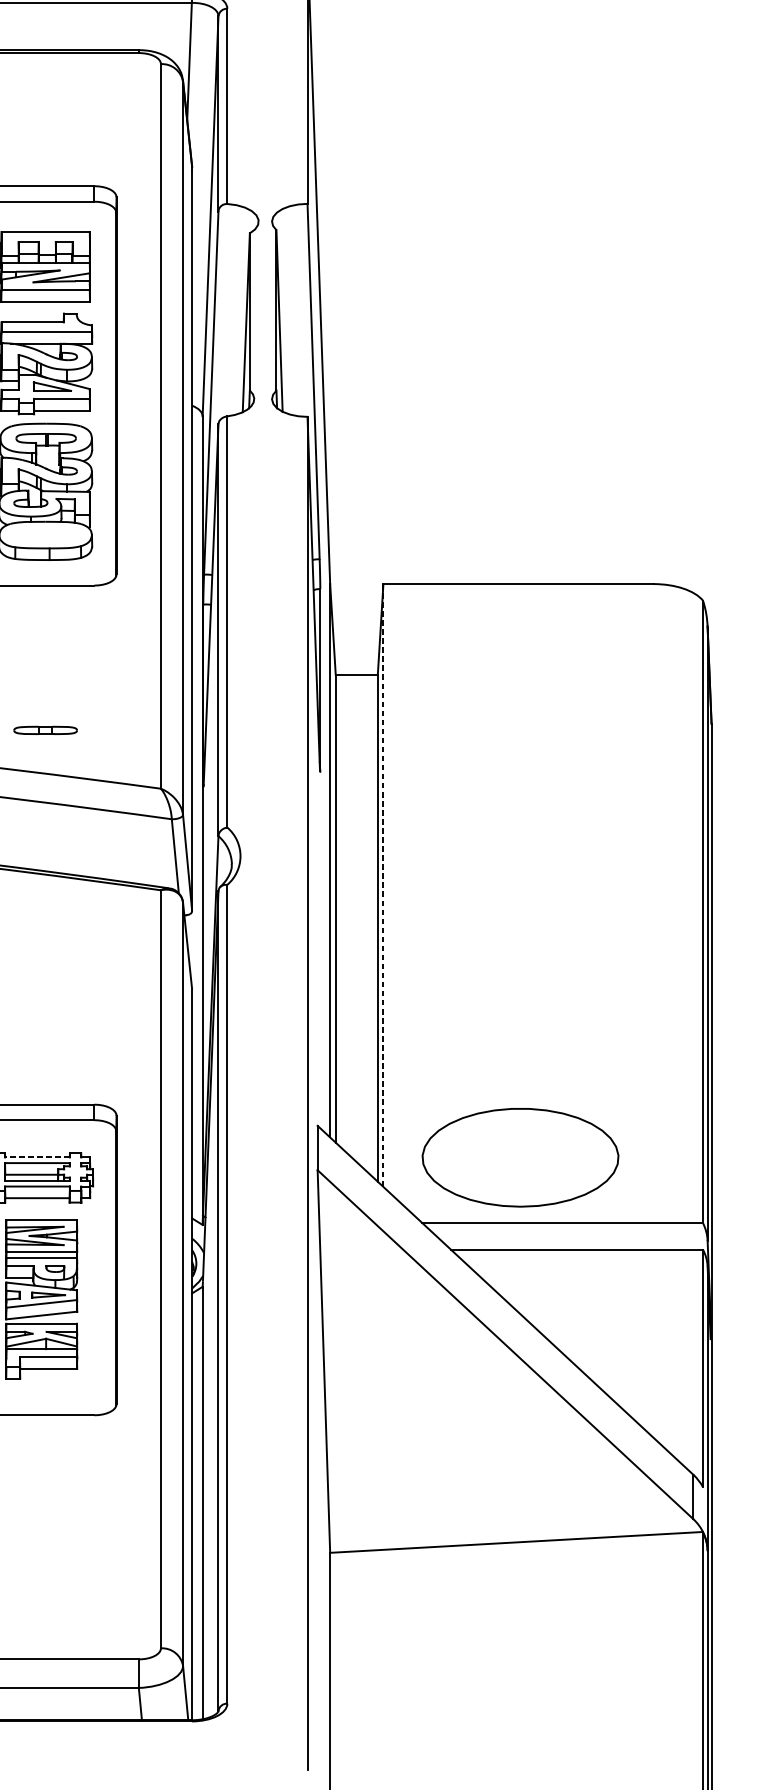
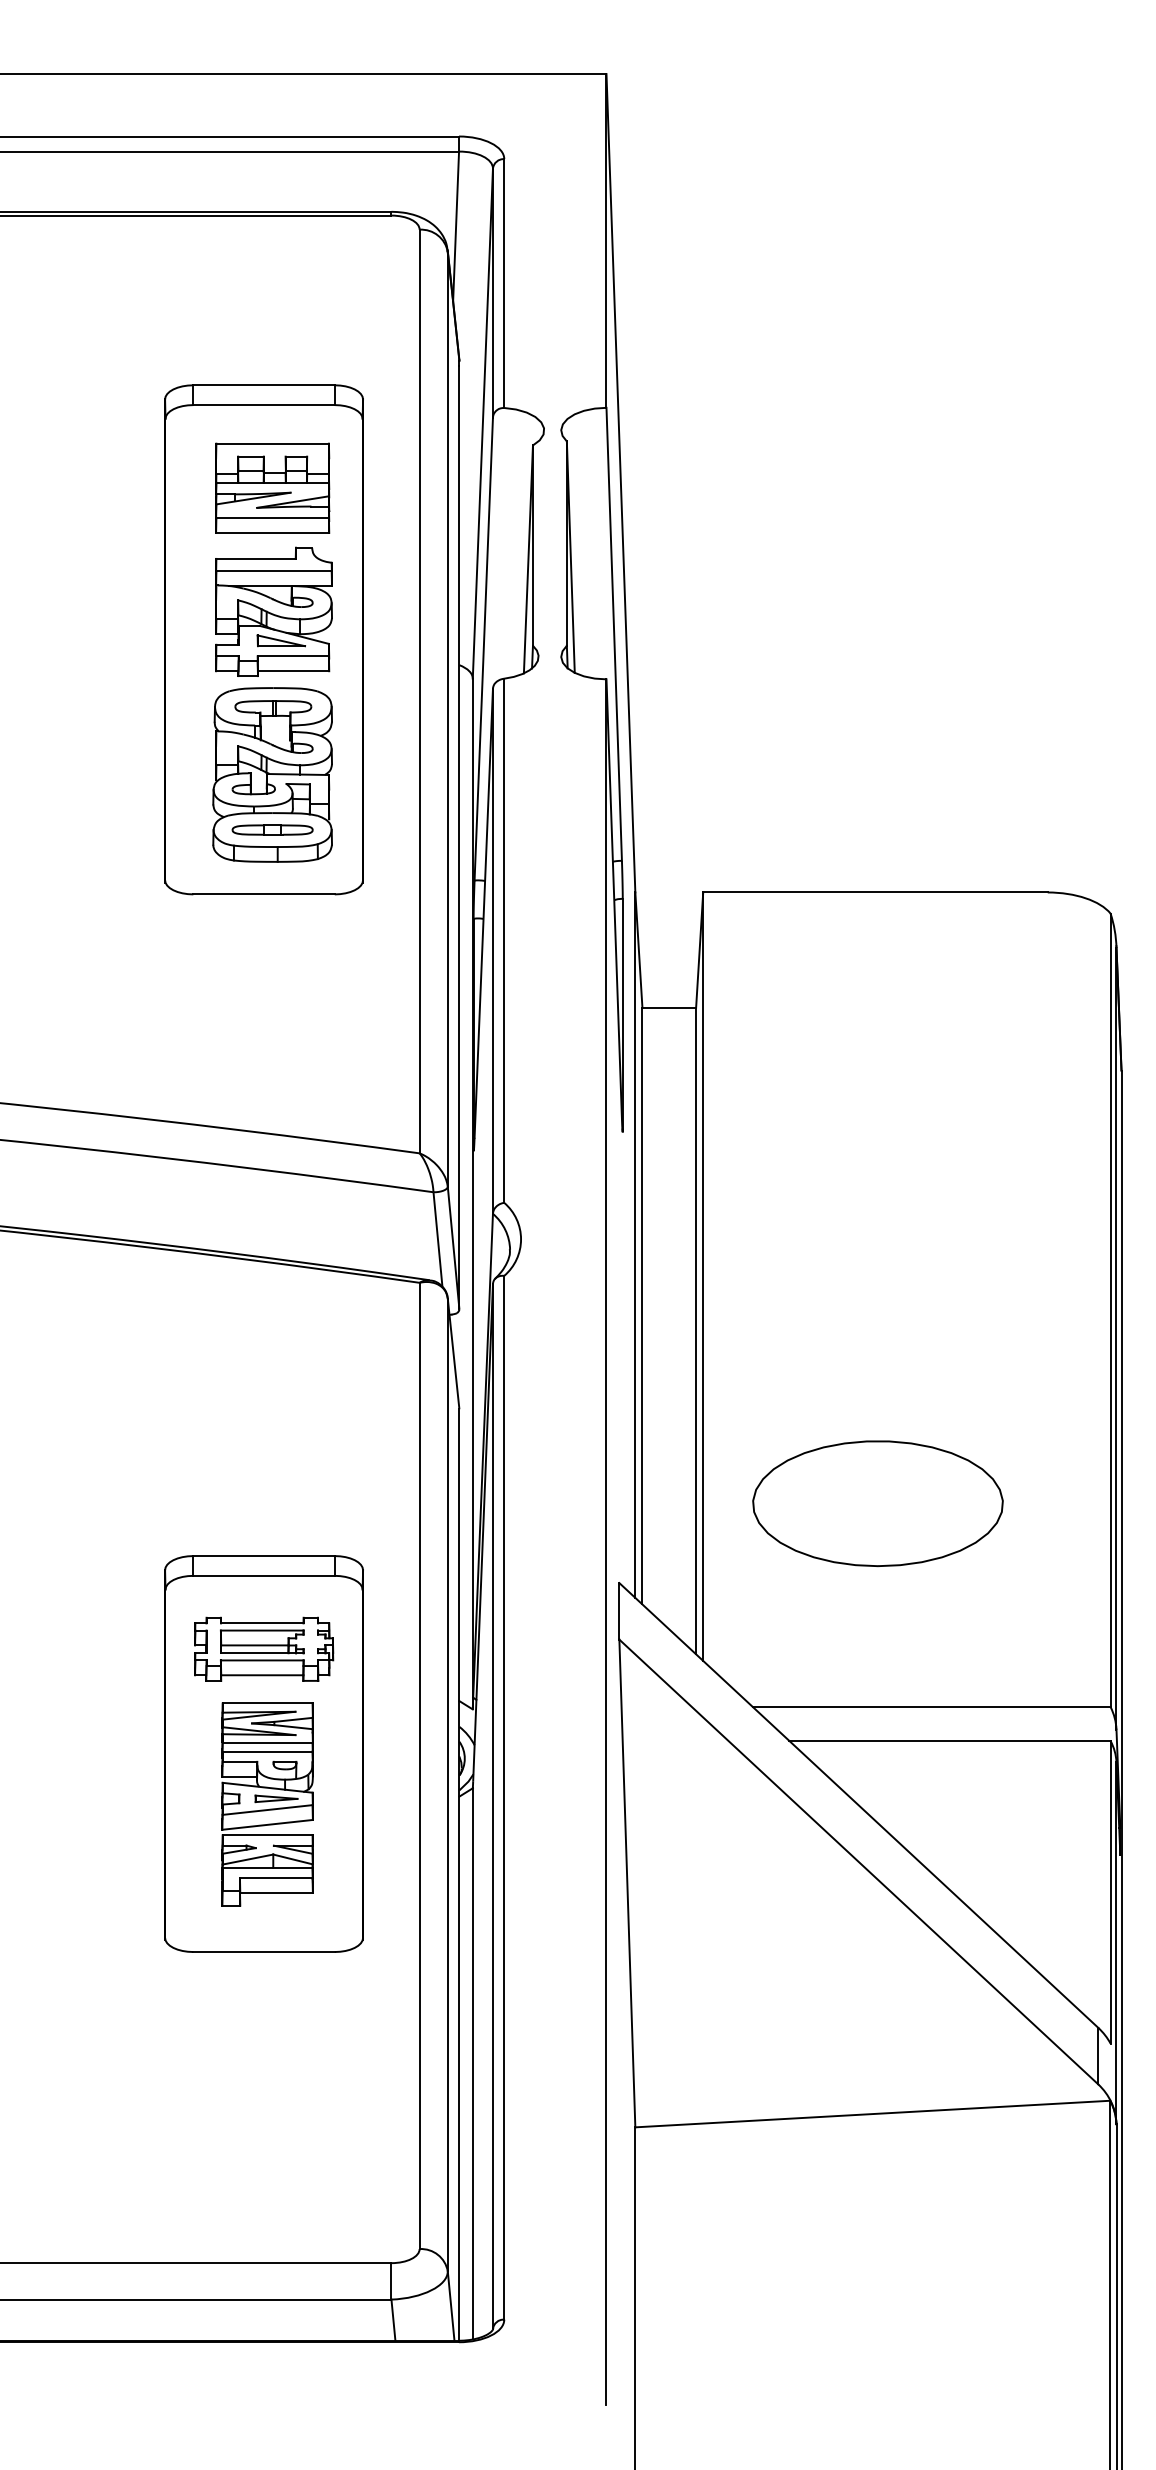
part: (45, 730) -> (272, 829), moved
line: (383, 886) -> (703, 1277), dashed -> solid
line: (36, 1157) -> (261, 1623), dashed -> solid
part: (520, 1157) -> (877, 1503), moved

